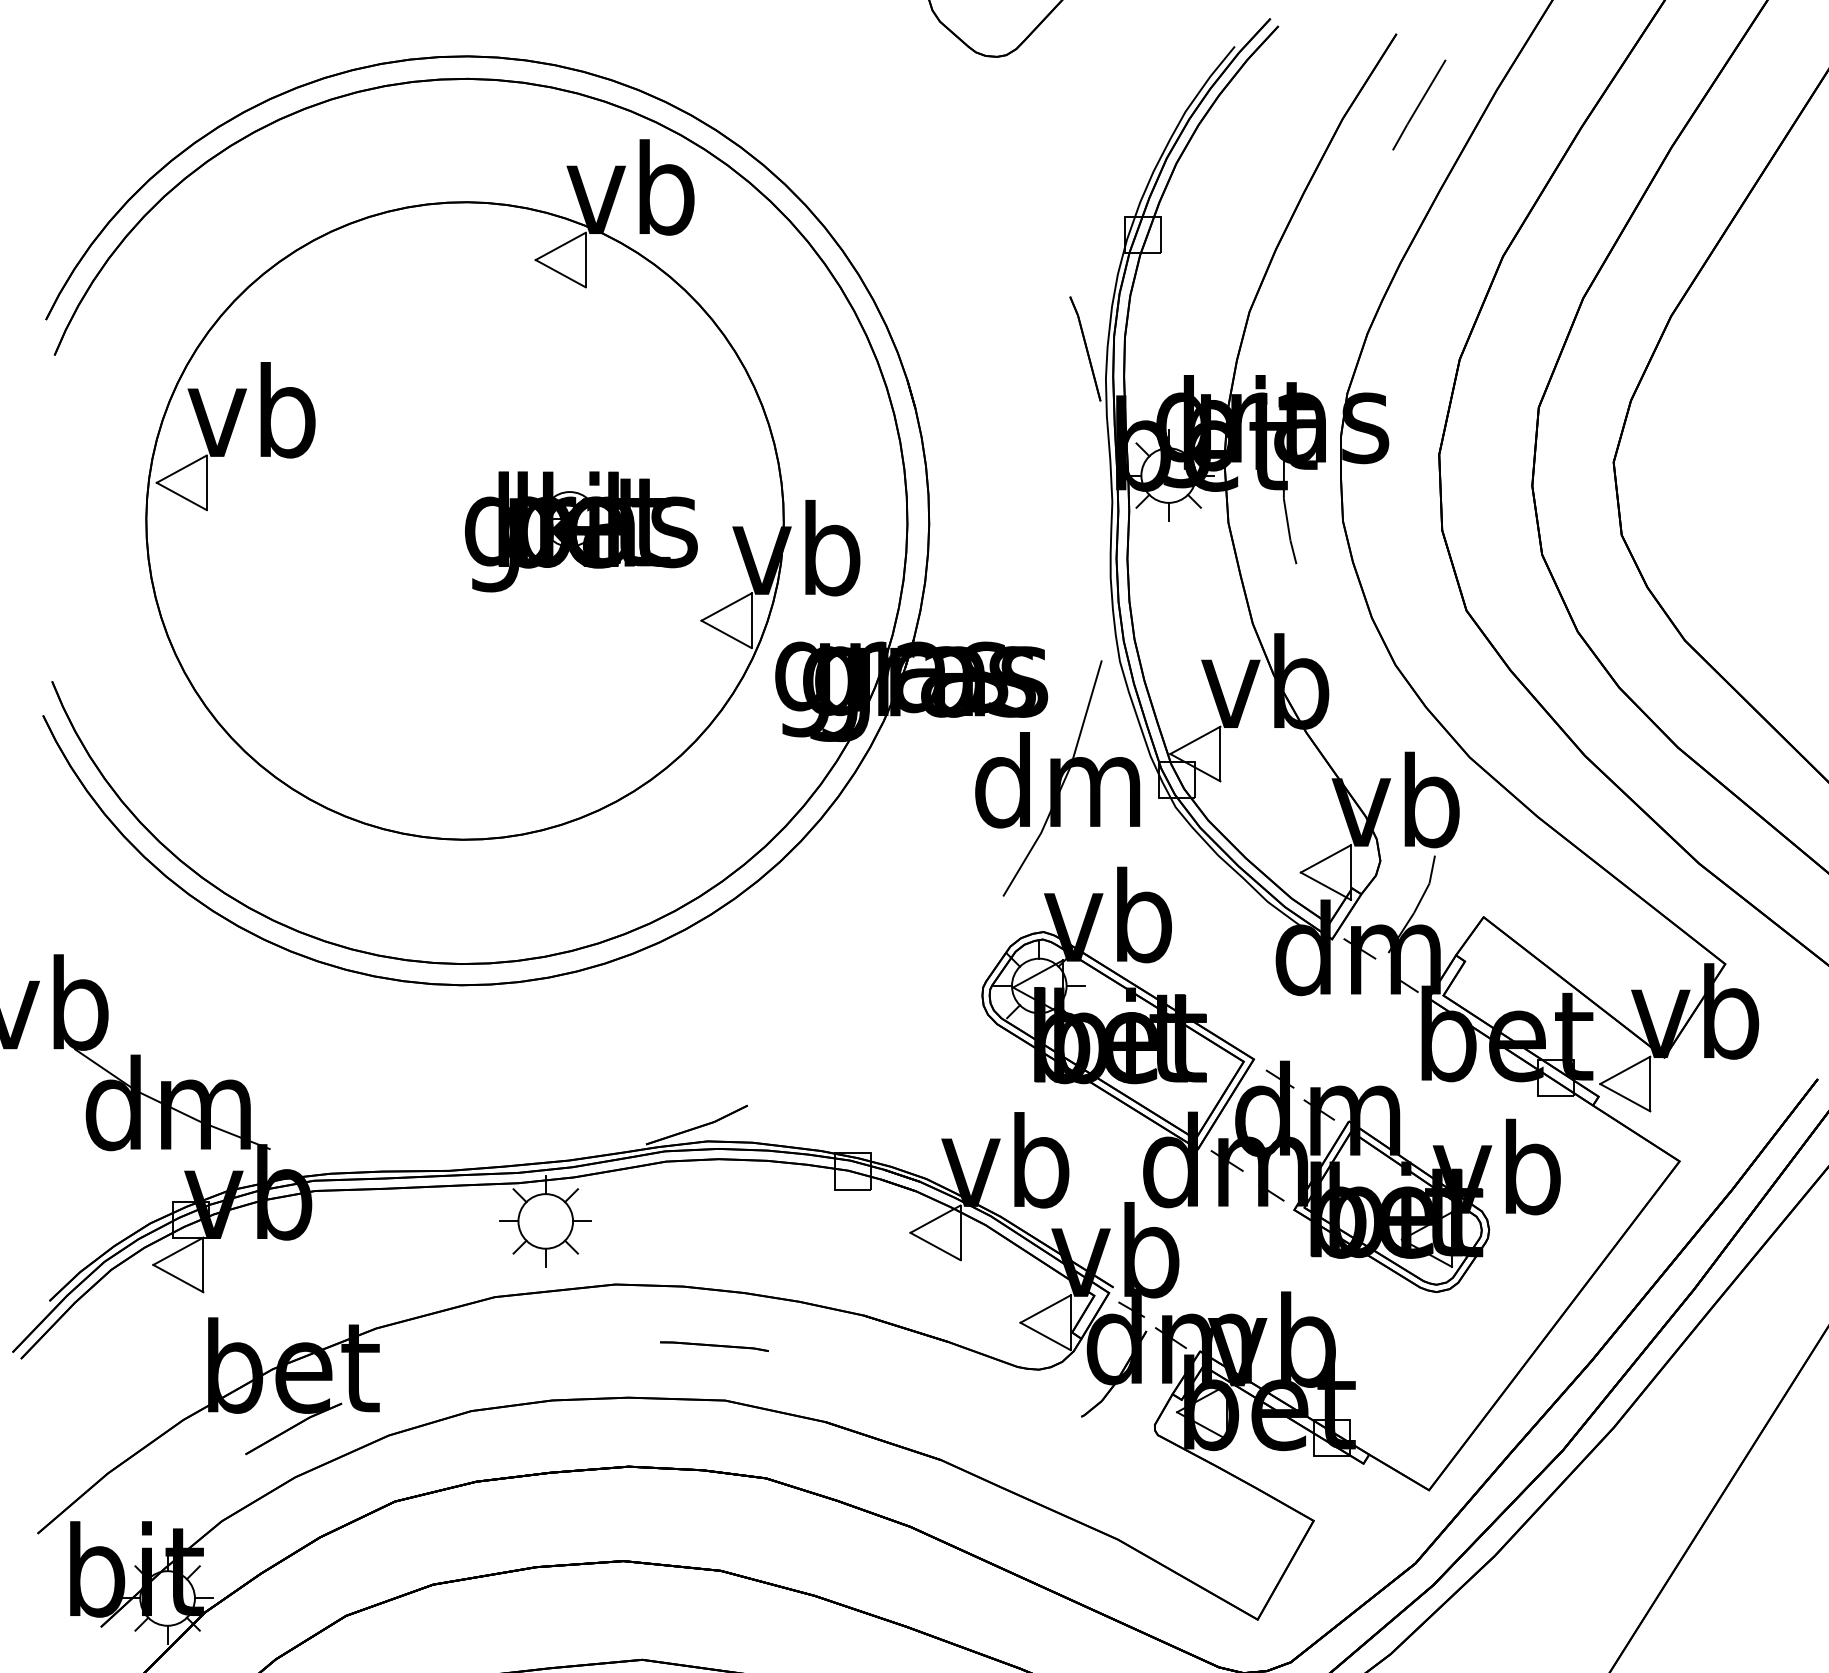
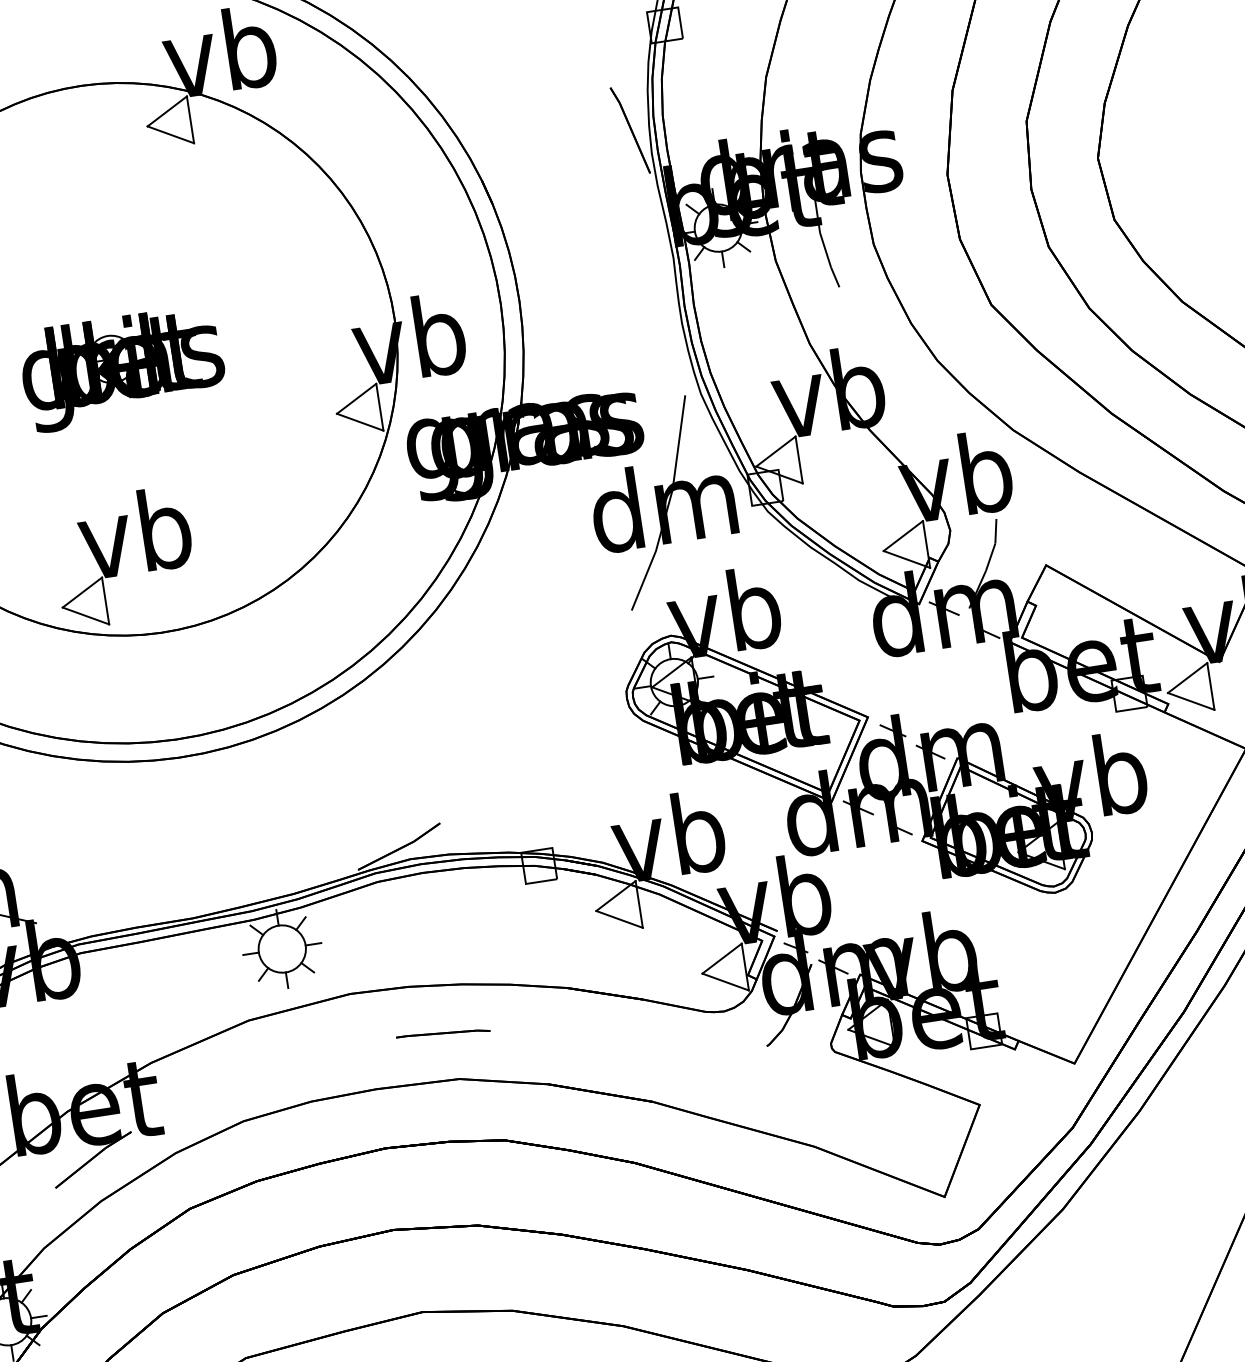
part: (581, 531) -> (123, 368), moved
part: (433, 747) -> (123, 557), added

